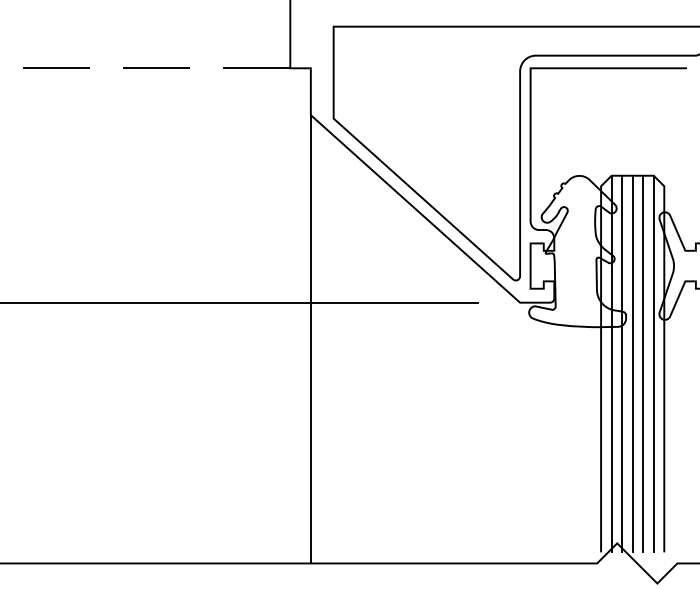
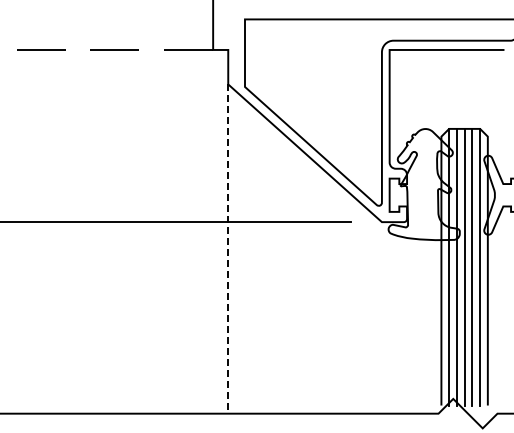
line: (311, 339) -> (228, 249), solid -> dashed

